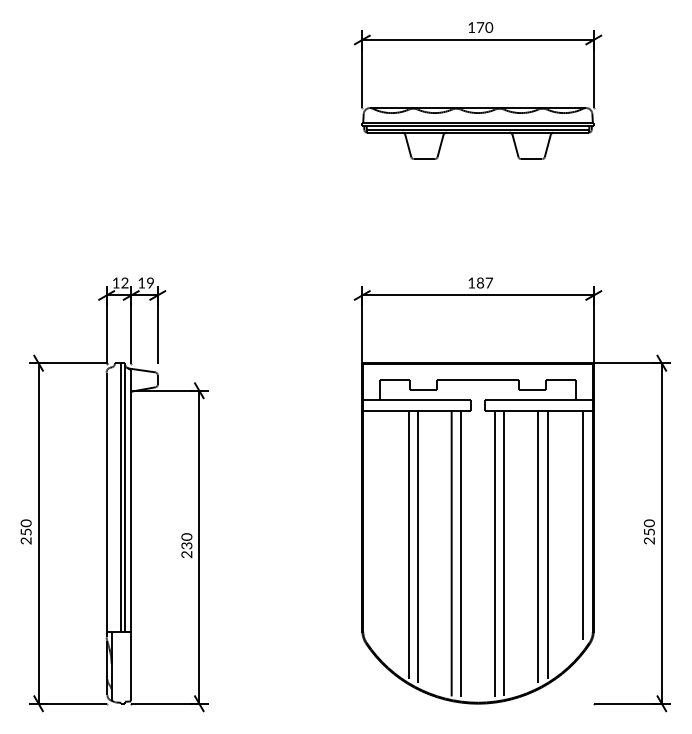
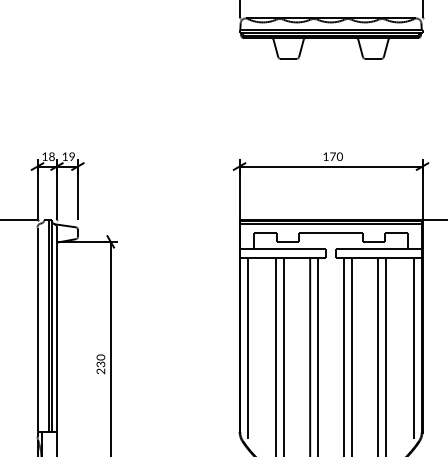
text: (484, 282) -> (336, 156), 187 -> 170
text: (124, 283) -> (51, 157), 12 -> 18
line: (477, 367) -> (330, 223), added
line: (372, 525) -> (247, 348), added

